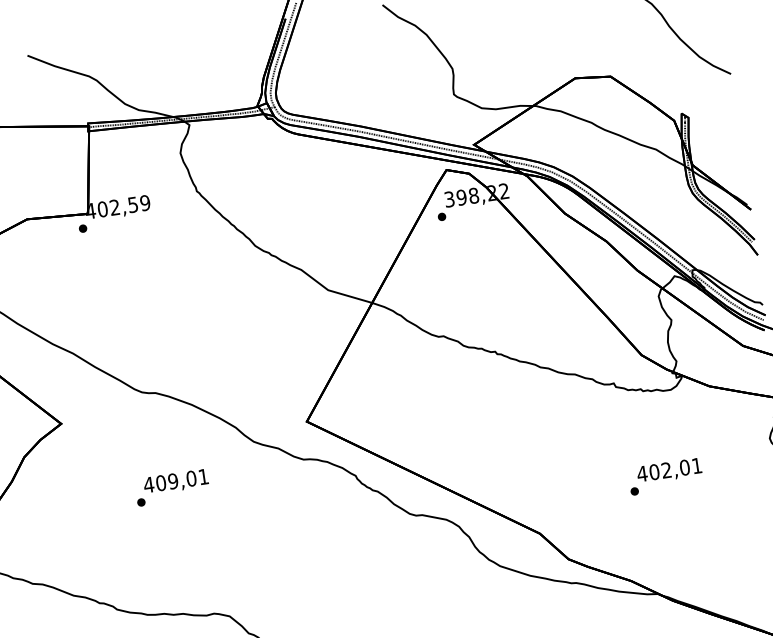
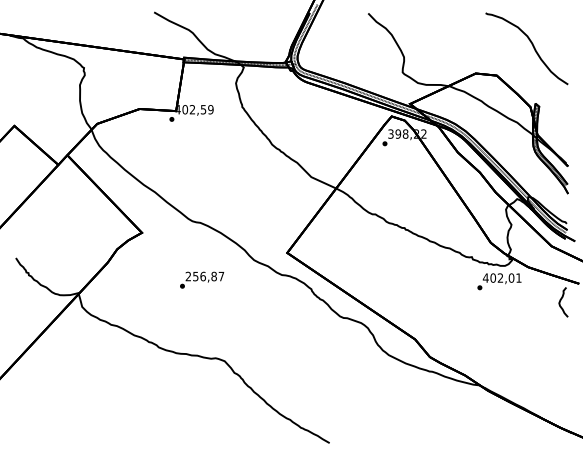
text: (665, 476) -> (499, 281), moved
text: (175, 480) -> (204, 276), 409,01 -> 256,87

